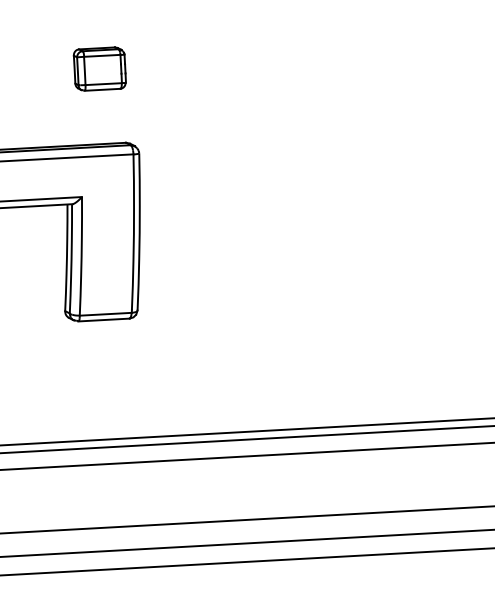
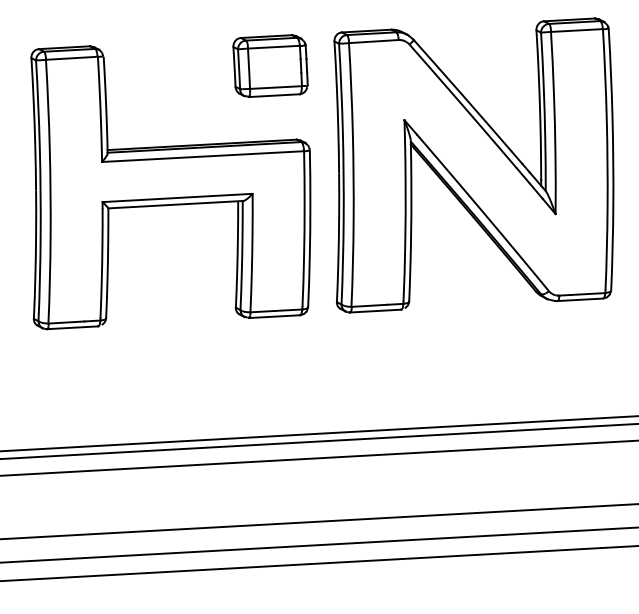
part: (99, 68) -> (270, 65), size x1.43
part: (303, 168) -> (473, 165), added

